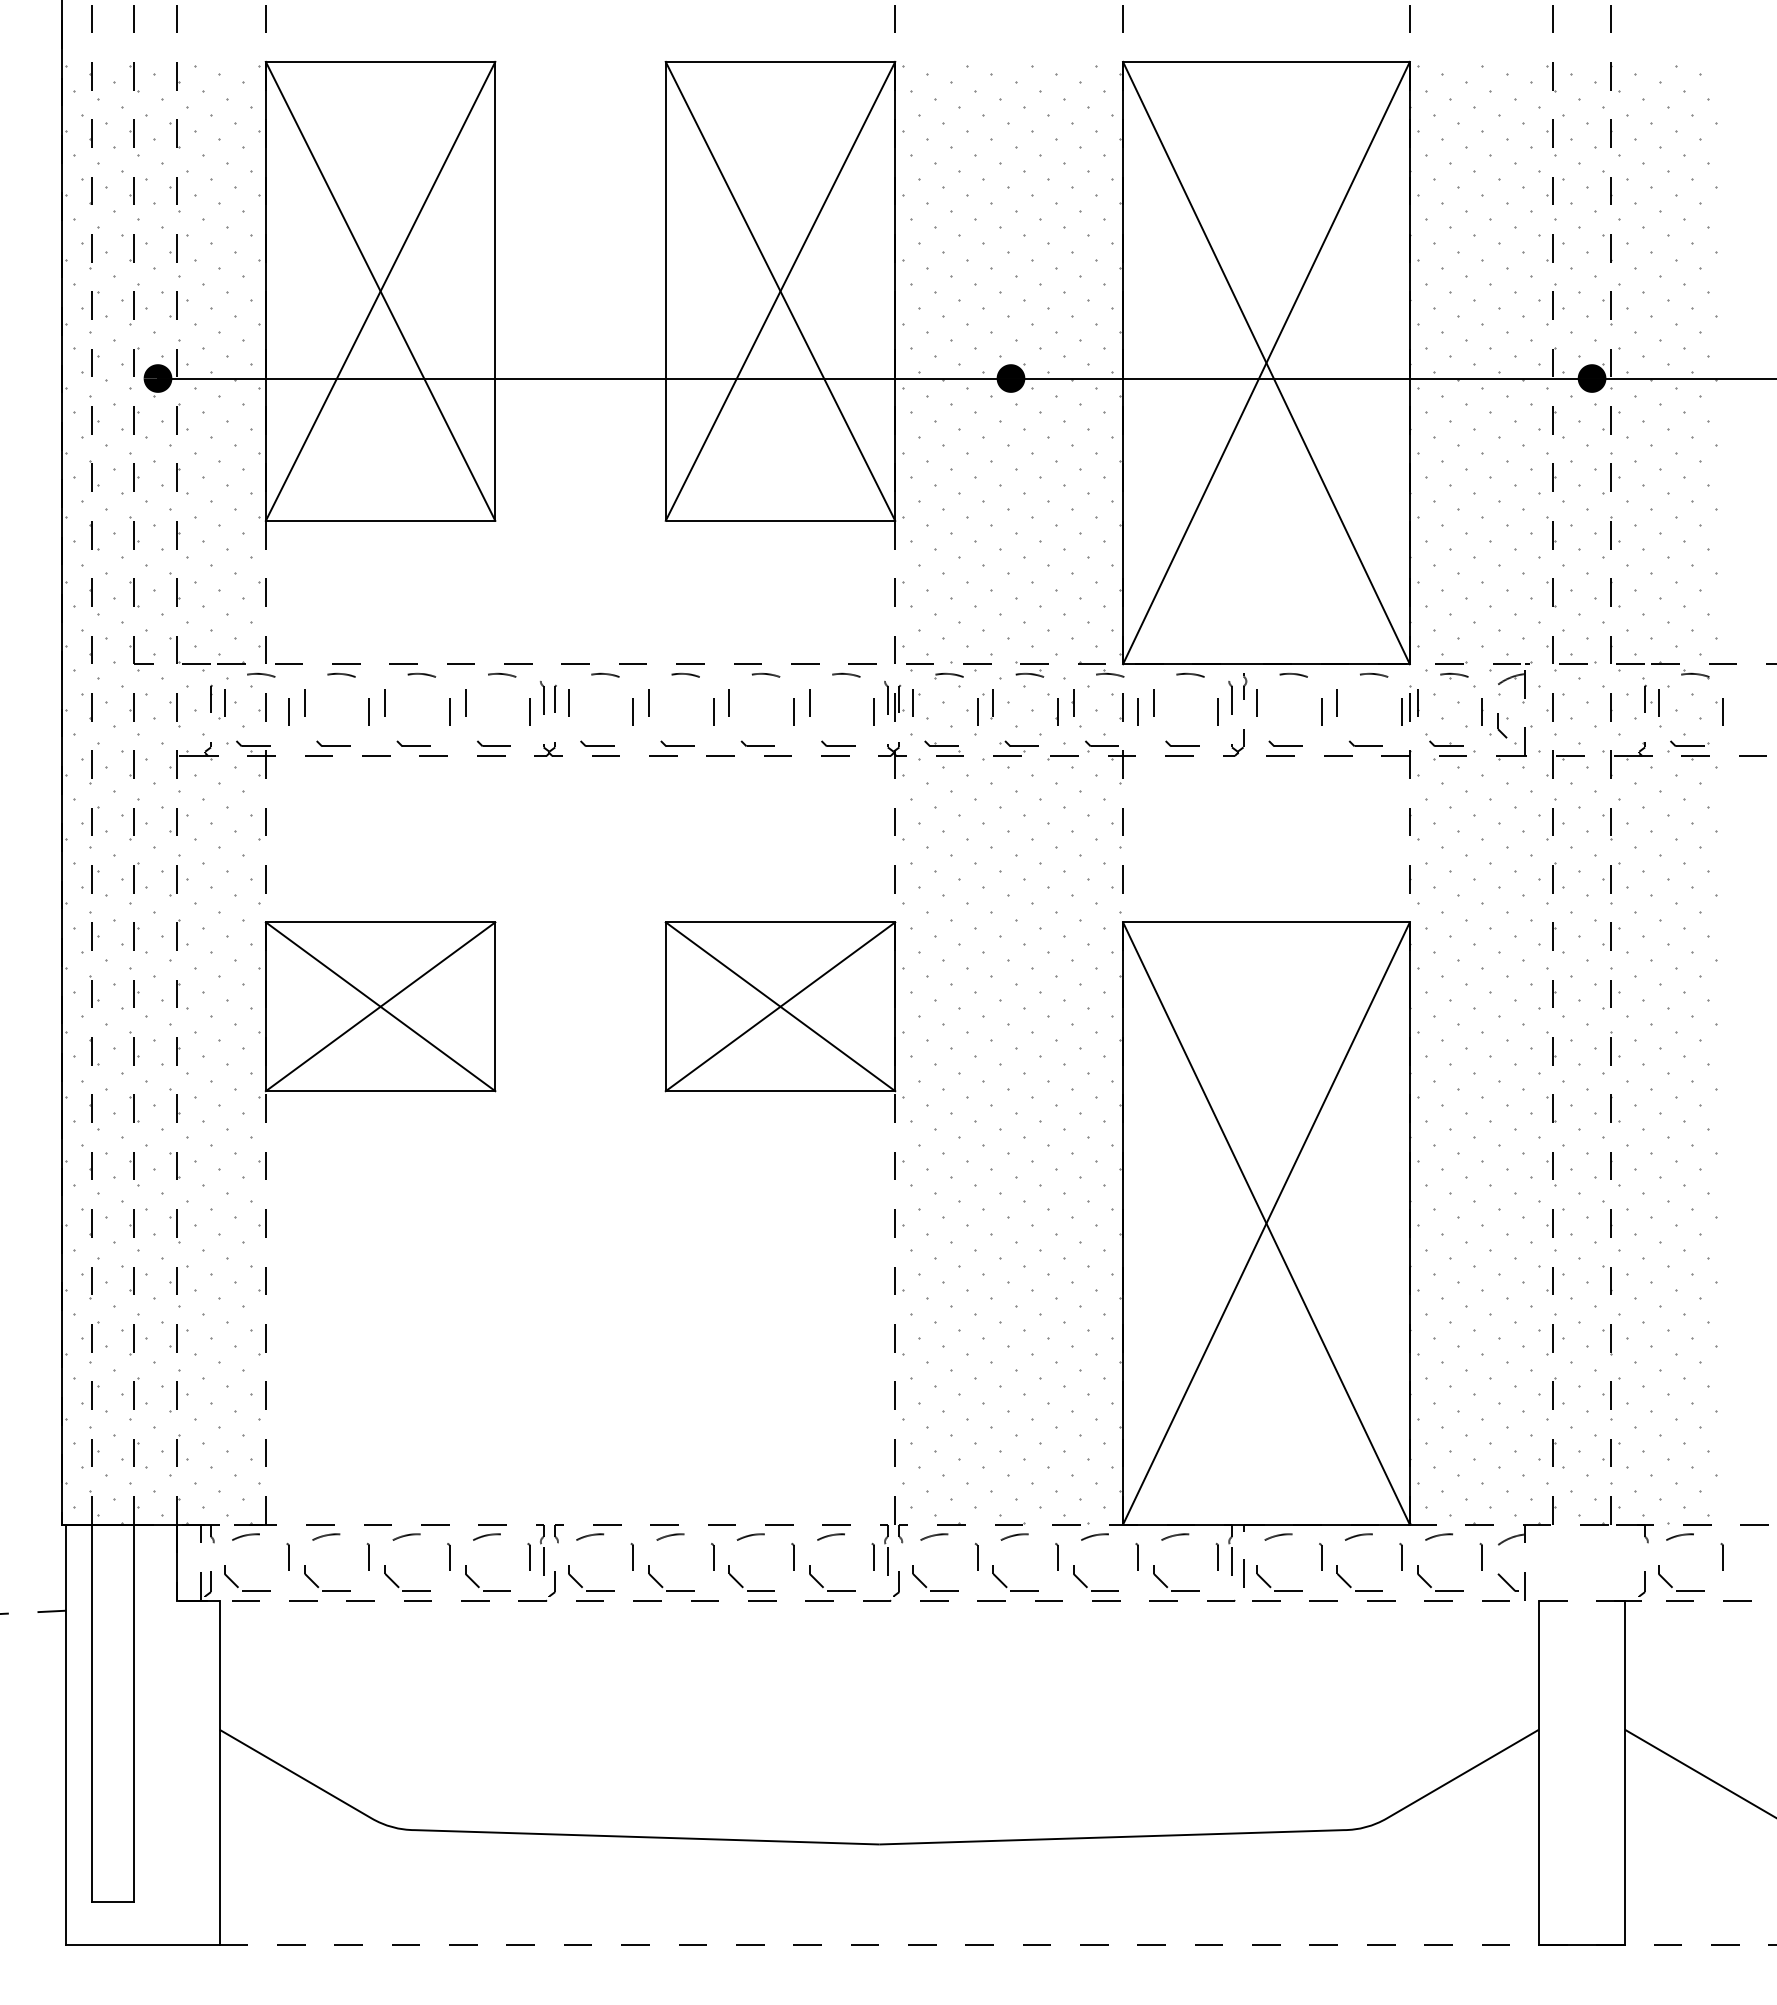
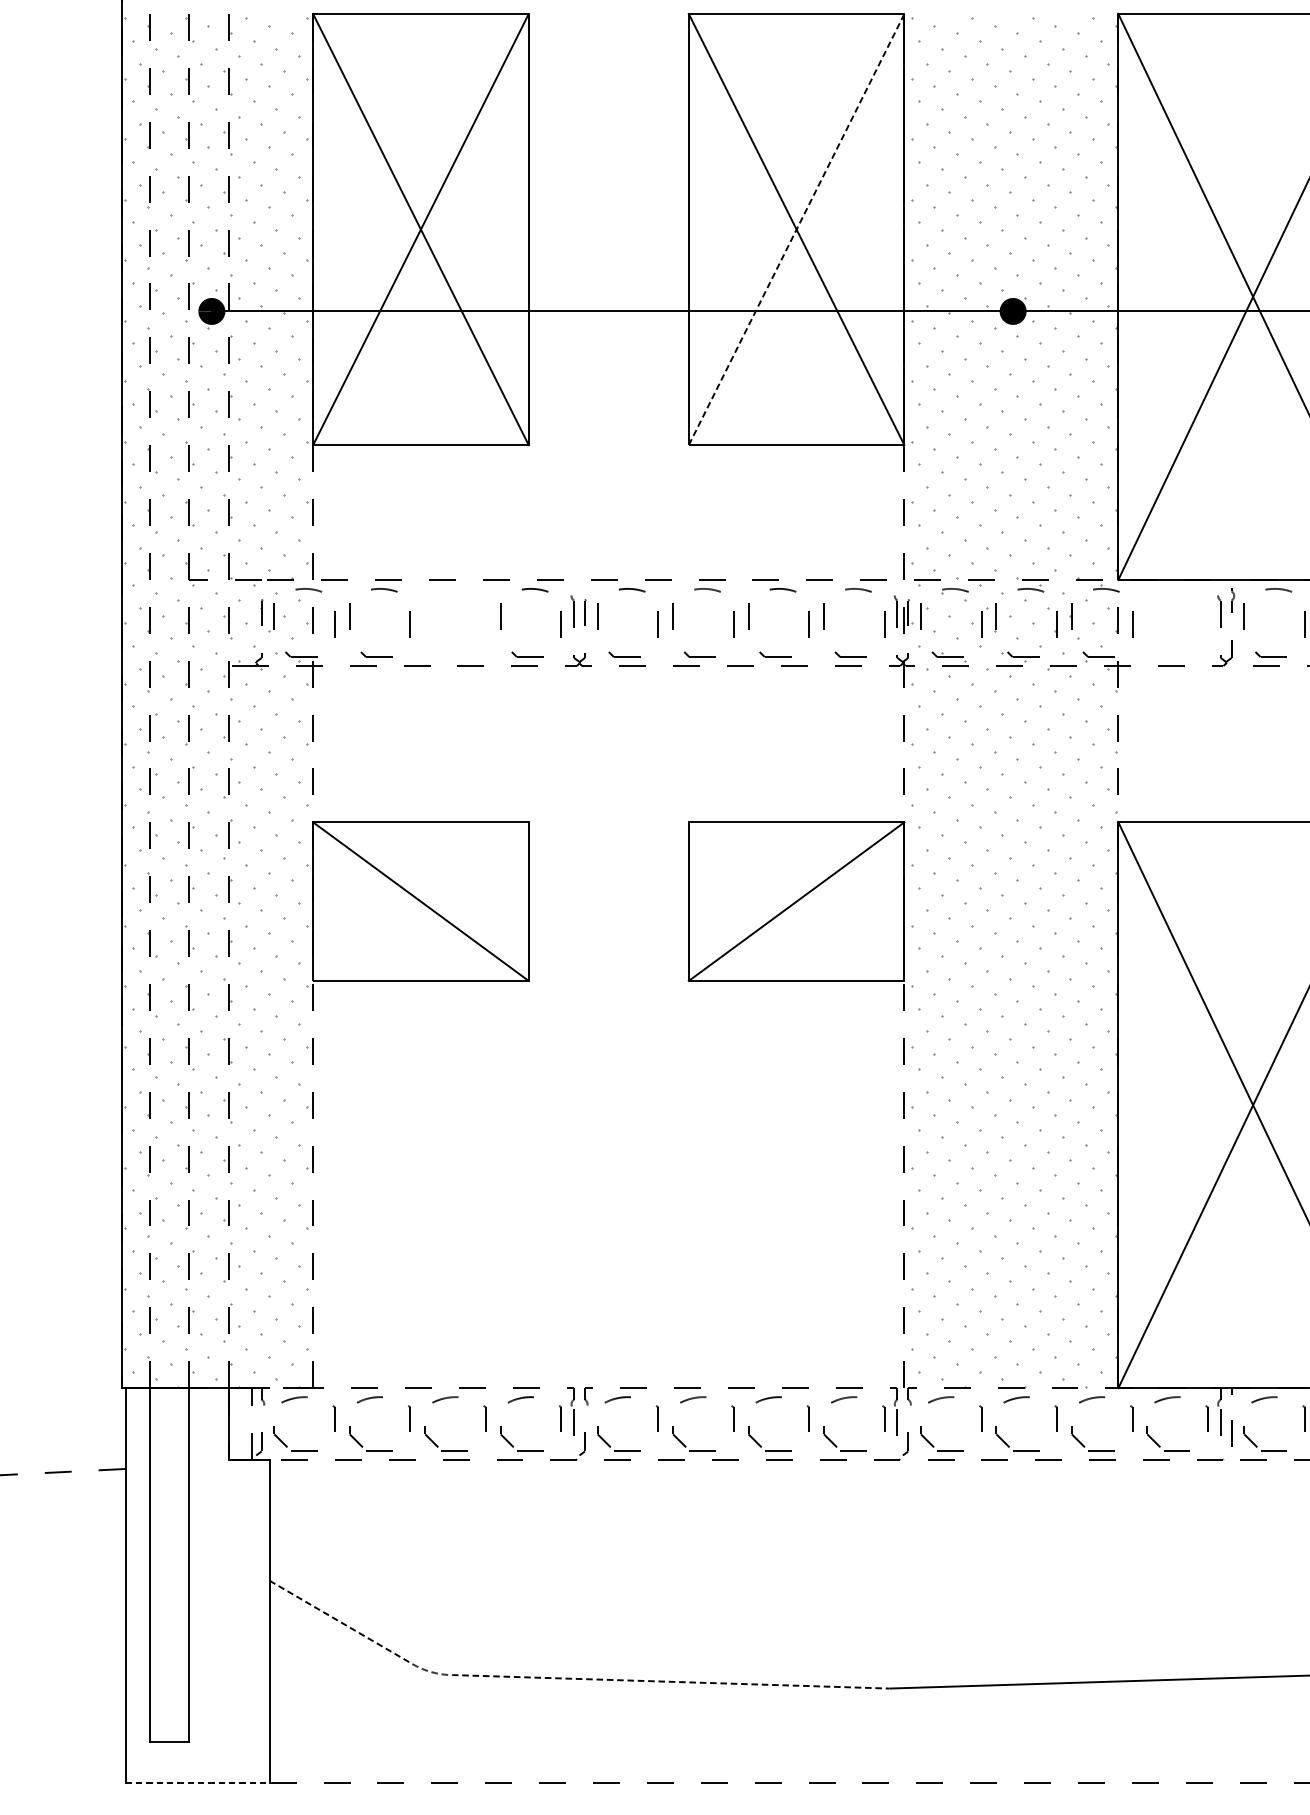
line: (780, 291) -> (796, 229), solid -> dashed
part: (385, 709) -> (425, 622), removed
part: (1154, 709) -> (1147, 622), removed
line: (380, 1006) -> (420, 901), removed
line: (780, 1006) -> (796, 901), removed
line: (530, 1833) -> (561, 1678), solid -> dashed
line: (142, 1944) -> (197, 1782), solid -> dashed

